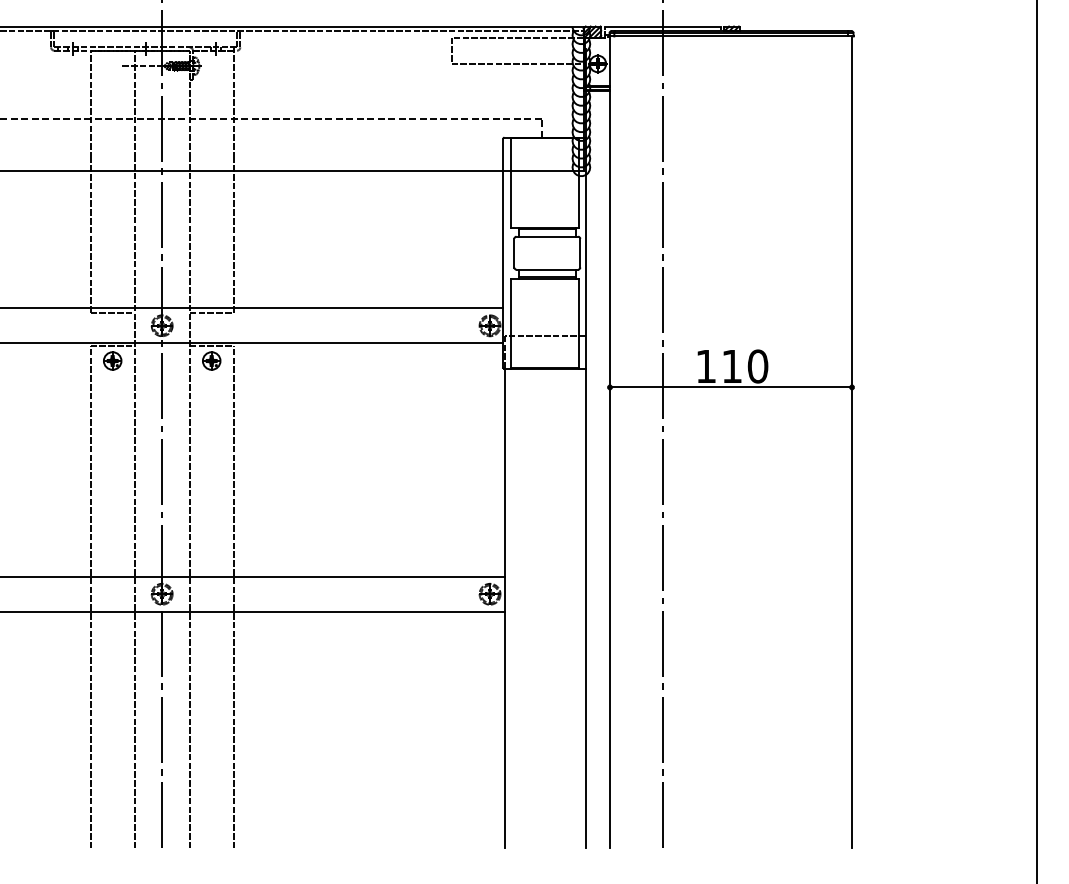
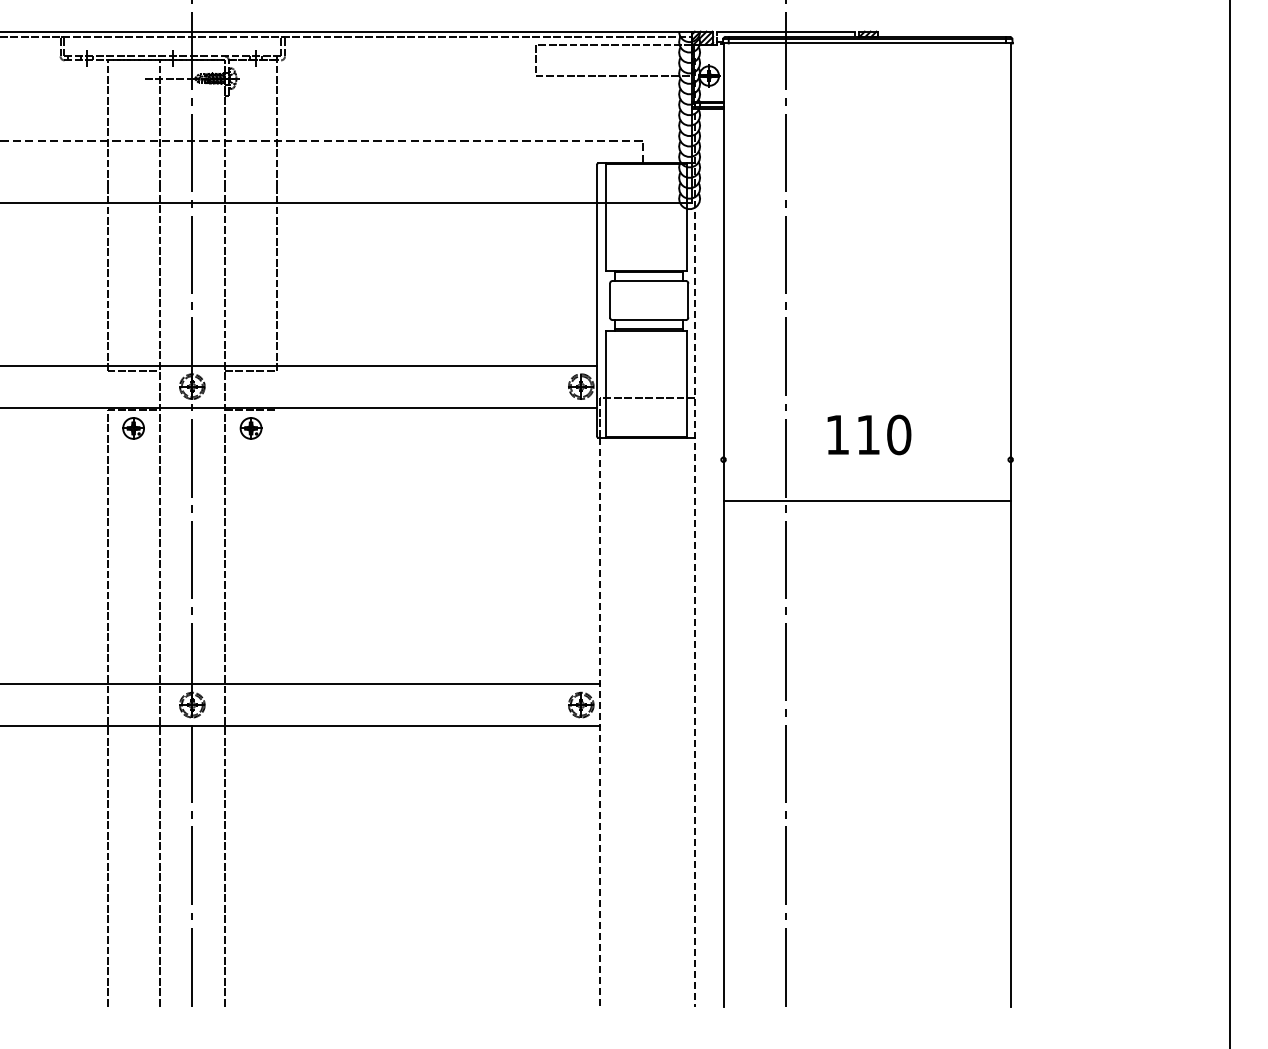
line: (730, 387) -> (866, 500), moved
line: (585, 448) -> (694, 532), solid -> dashed
line: (233, 597) -> (277, 708), removed
line: (505, 608) -> (599, 722), solid -> dashed

